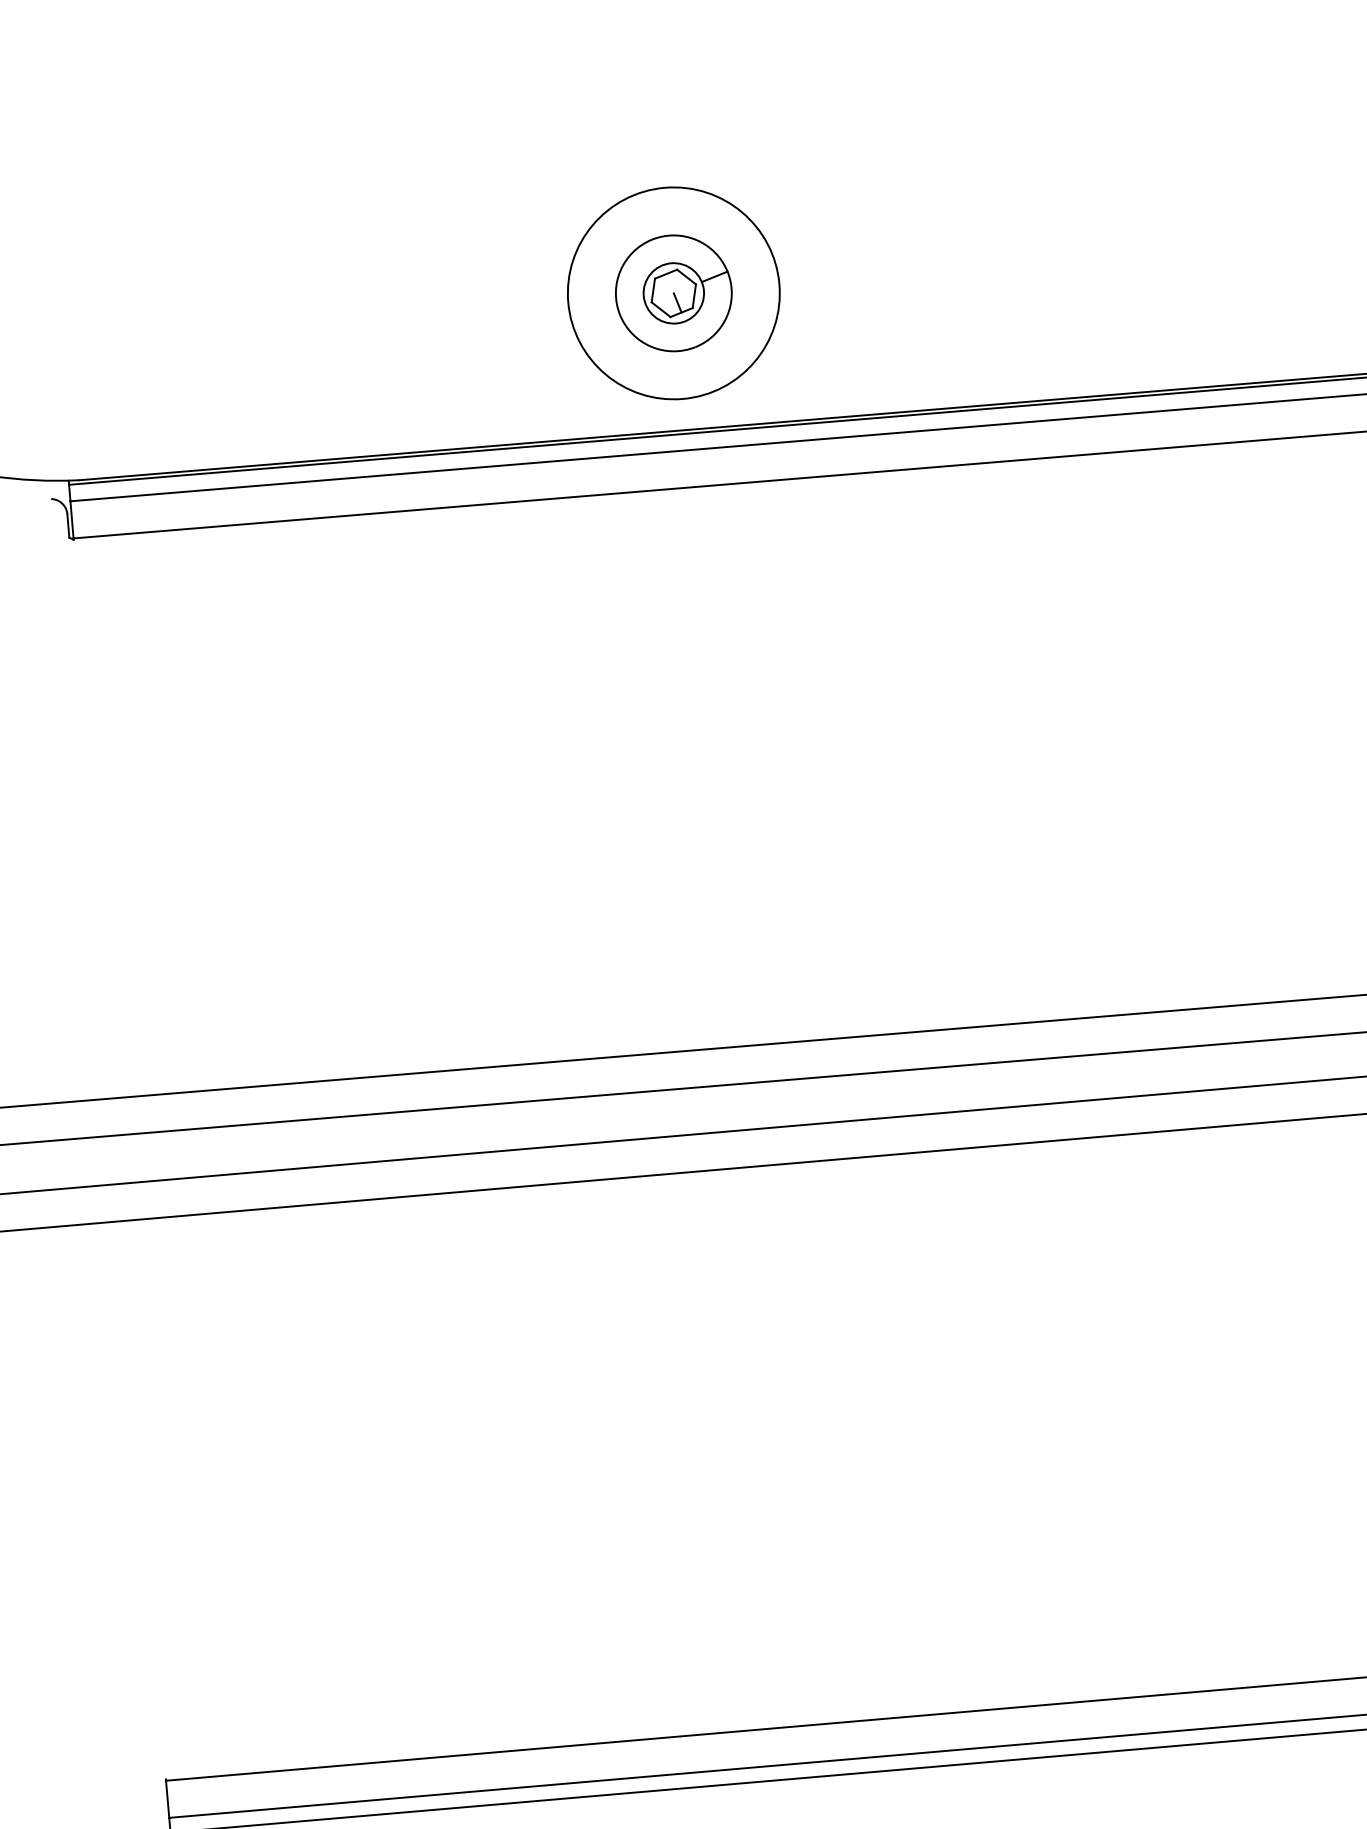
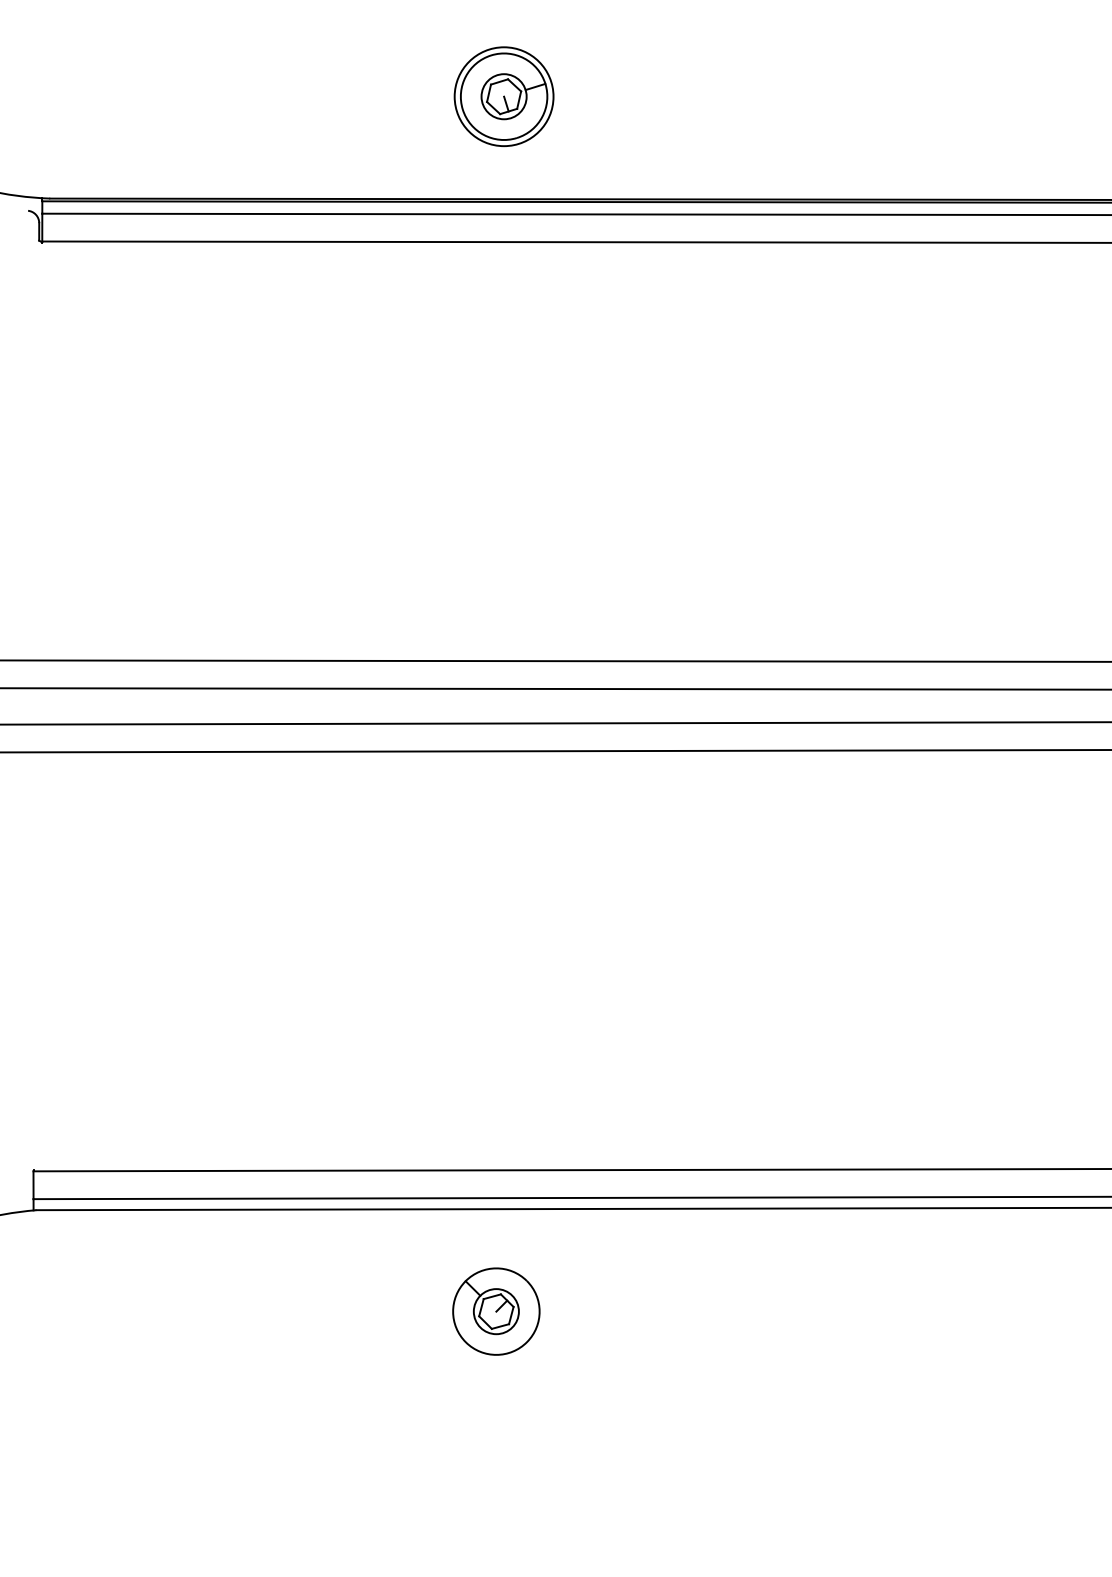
circle: (673, 293) -> (503, 96), size x0.62

